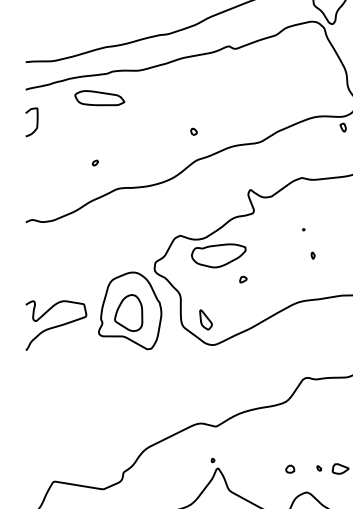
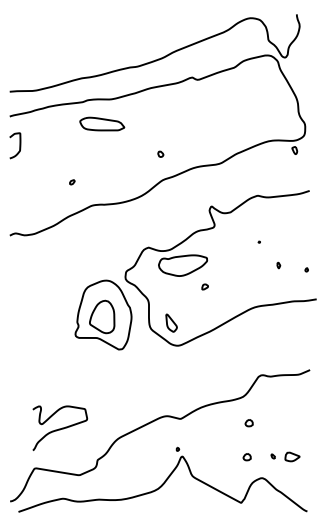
part: (100, 97) -> (102, 123), moved
part: (312, 255) -> (278, 265), moved
curve: (56, 325) -> (60, 428), moved
part: (291, 431) -> (248, 423), added

